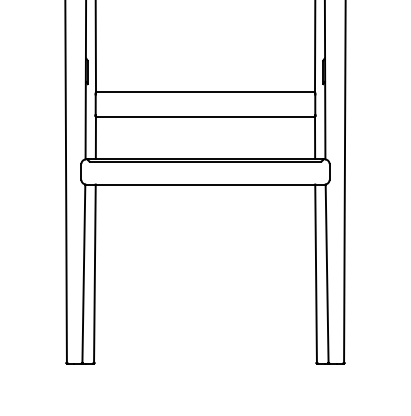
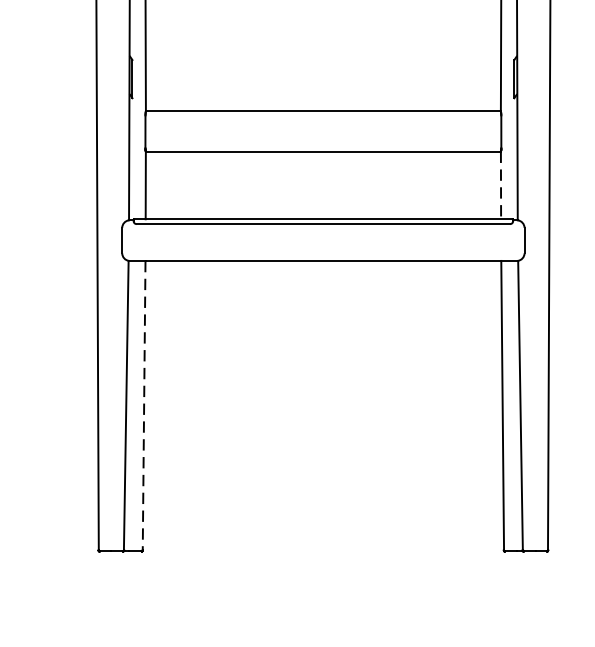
line: (315, 137) -> (501, 184), solid -> dashed
line: (94, 274) -> (143, 406), solid -> dashed

